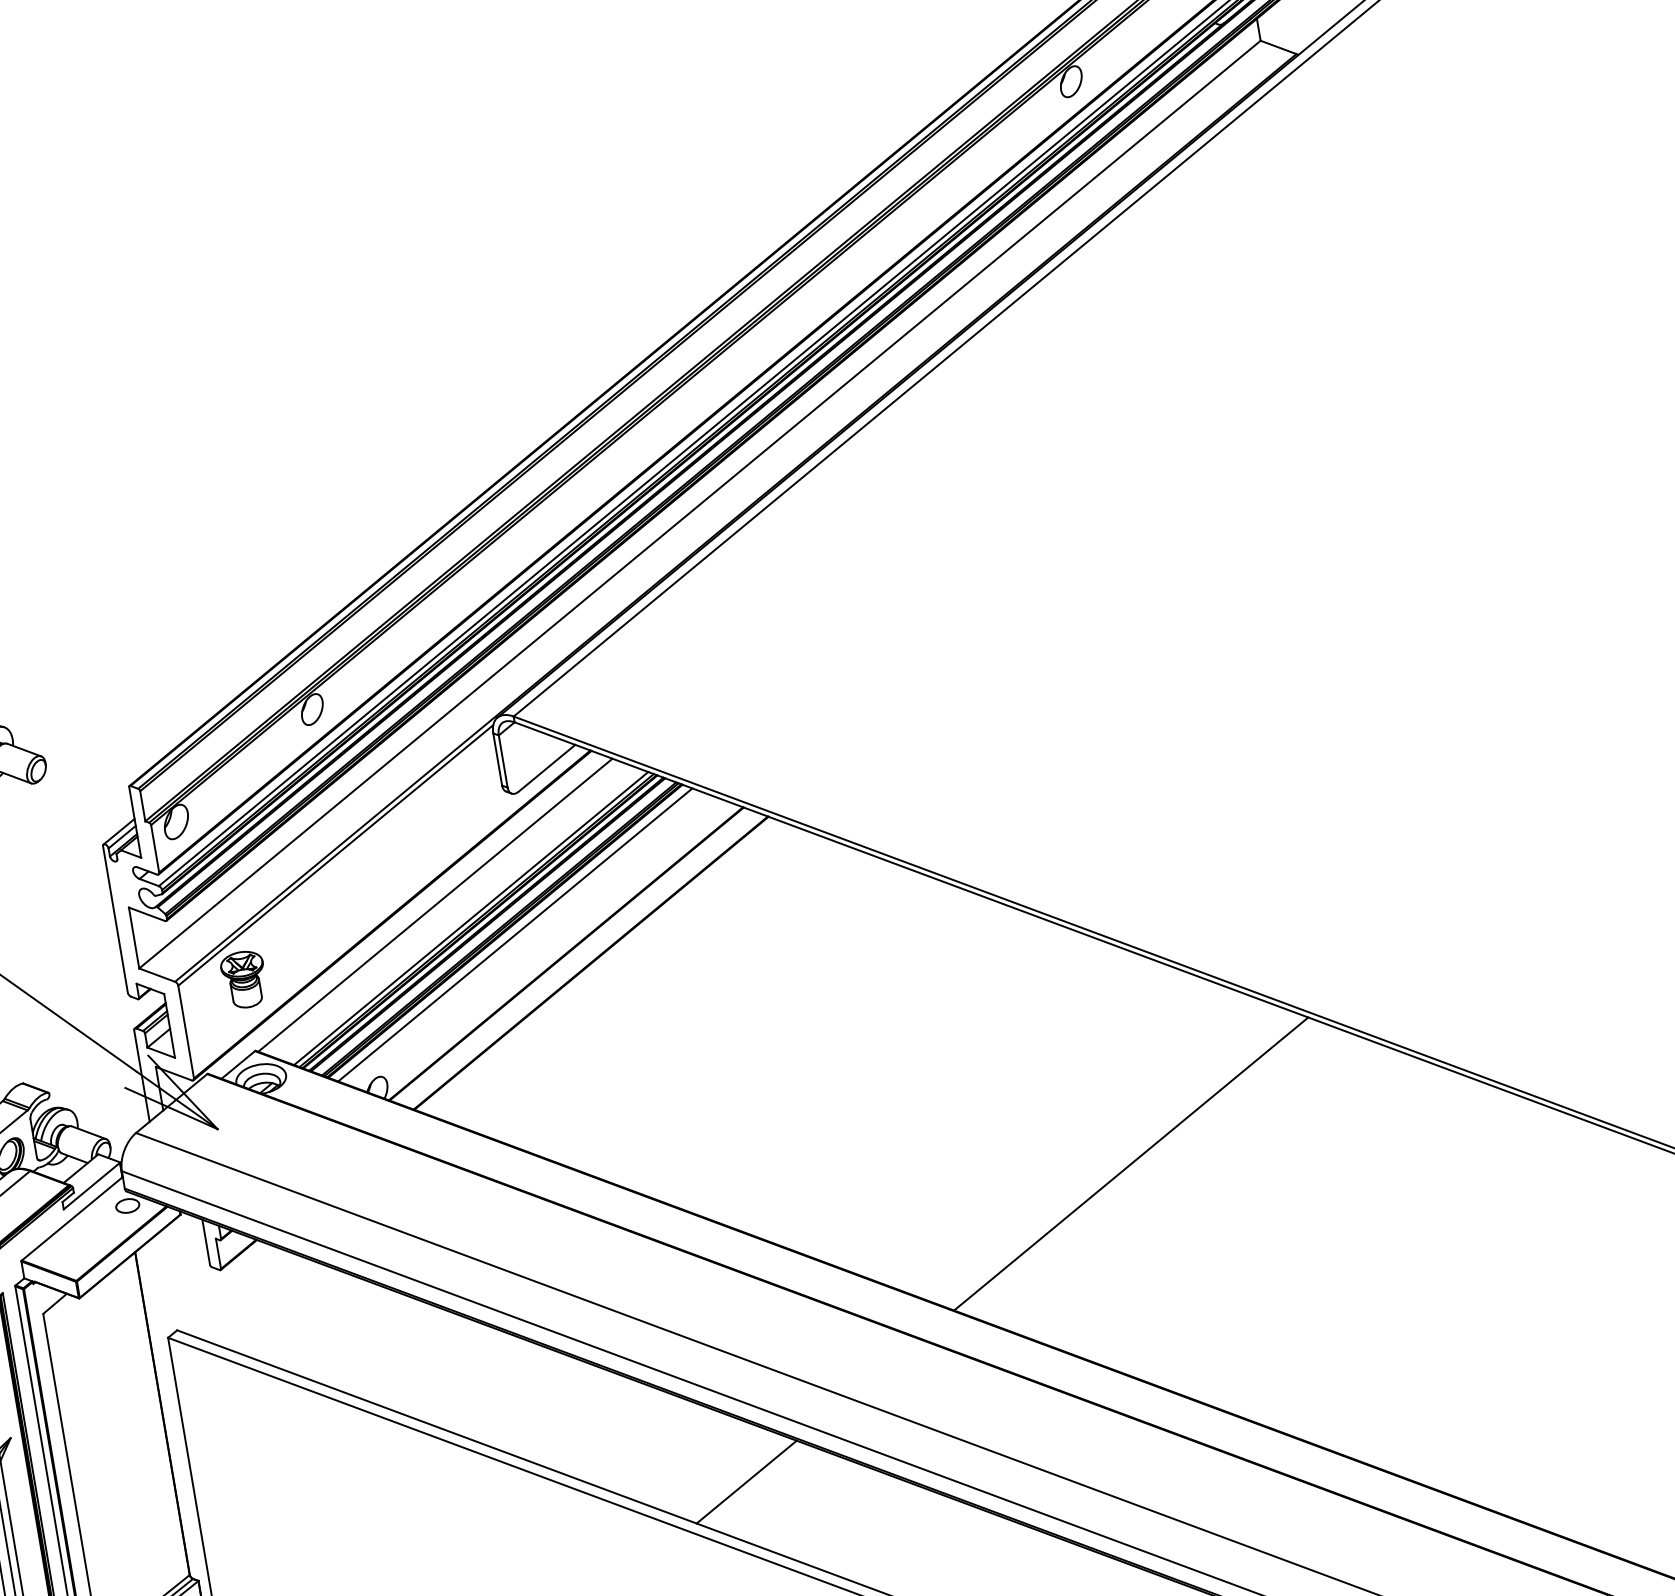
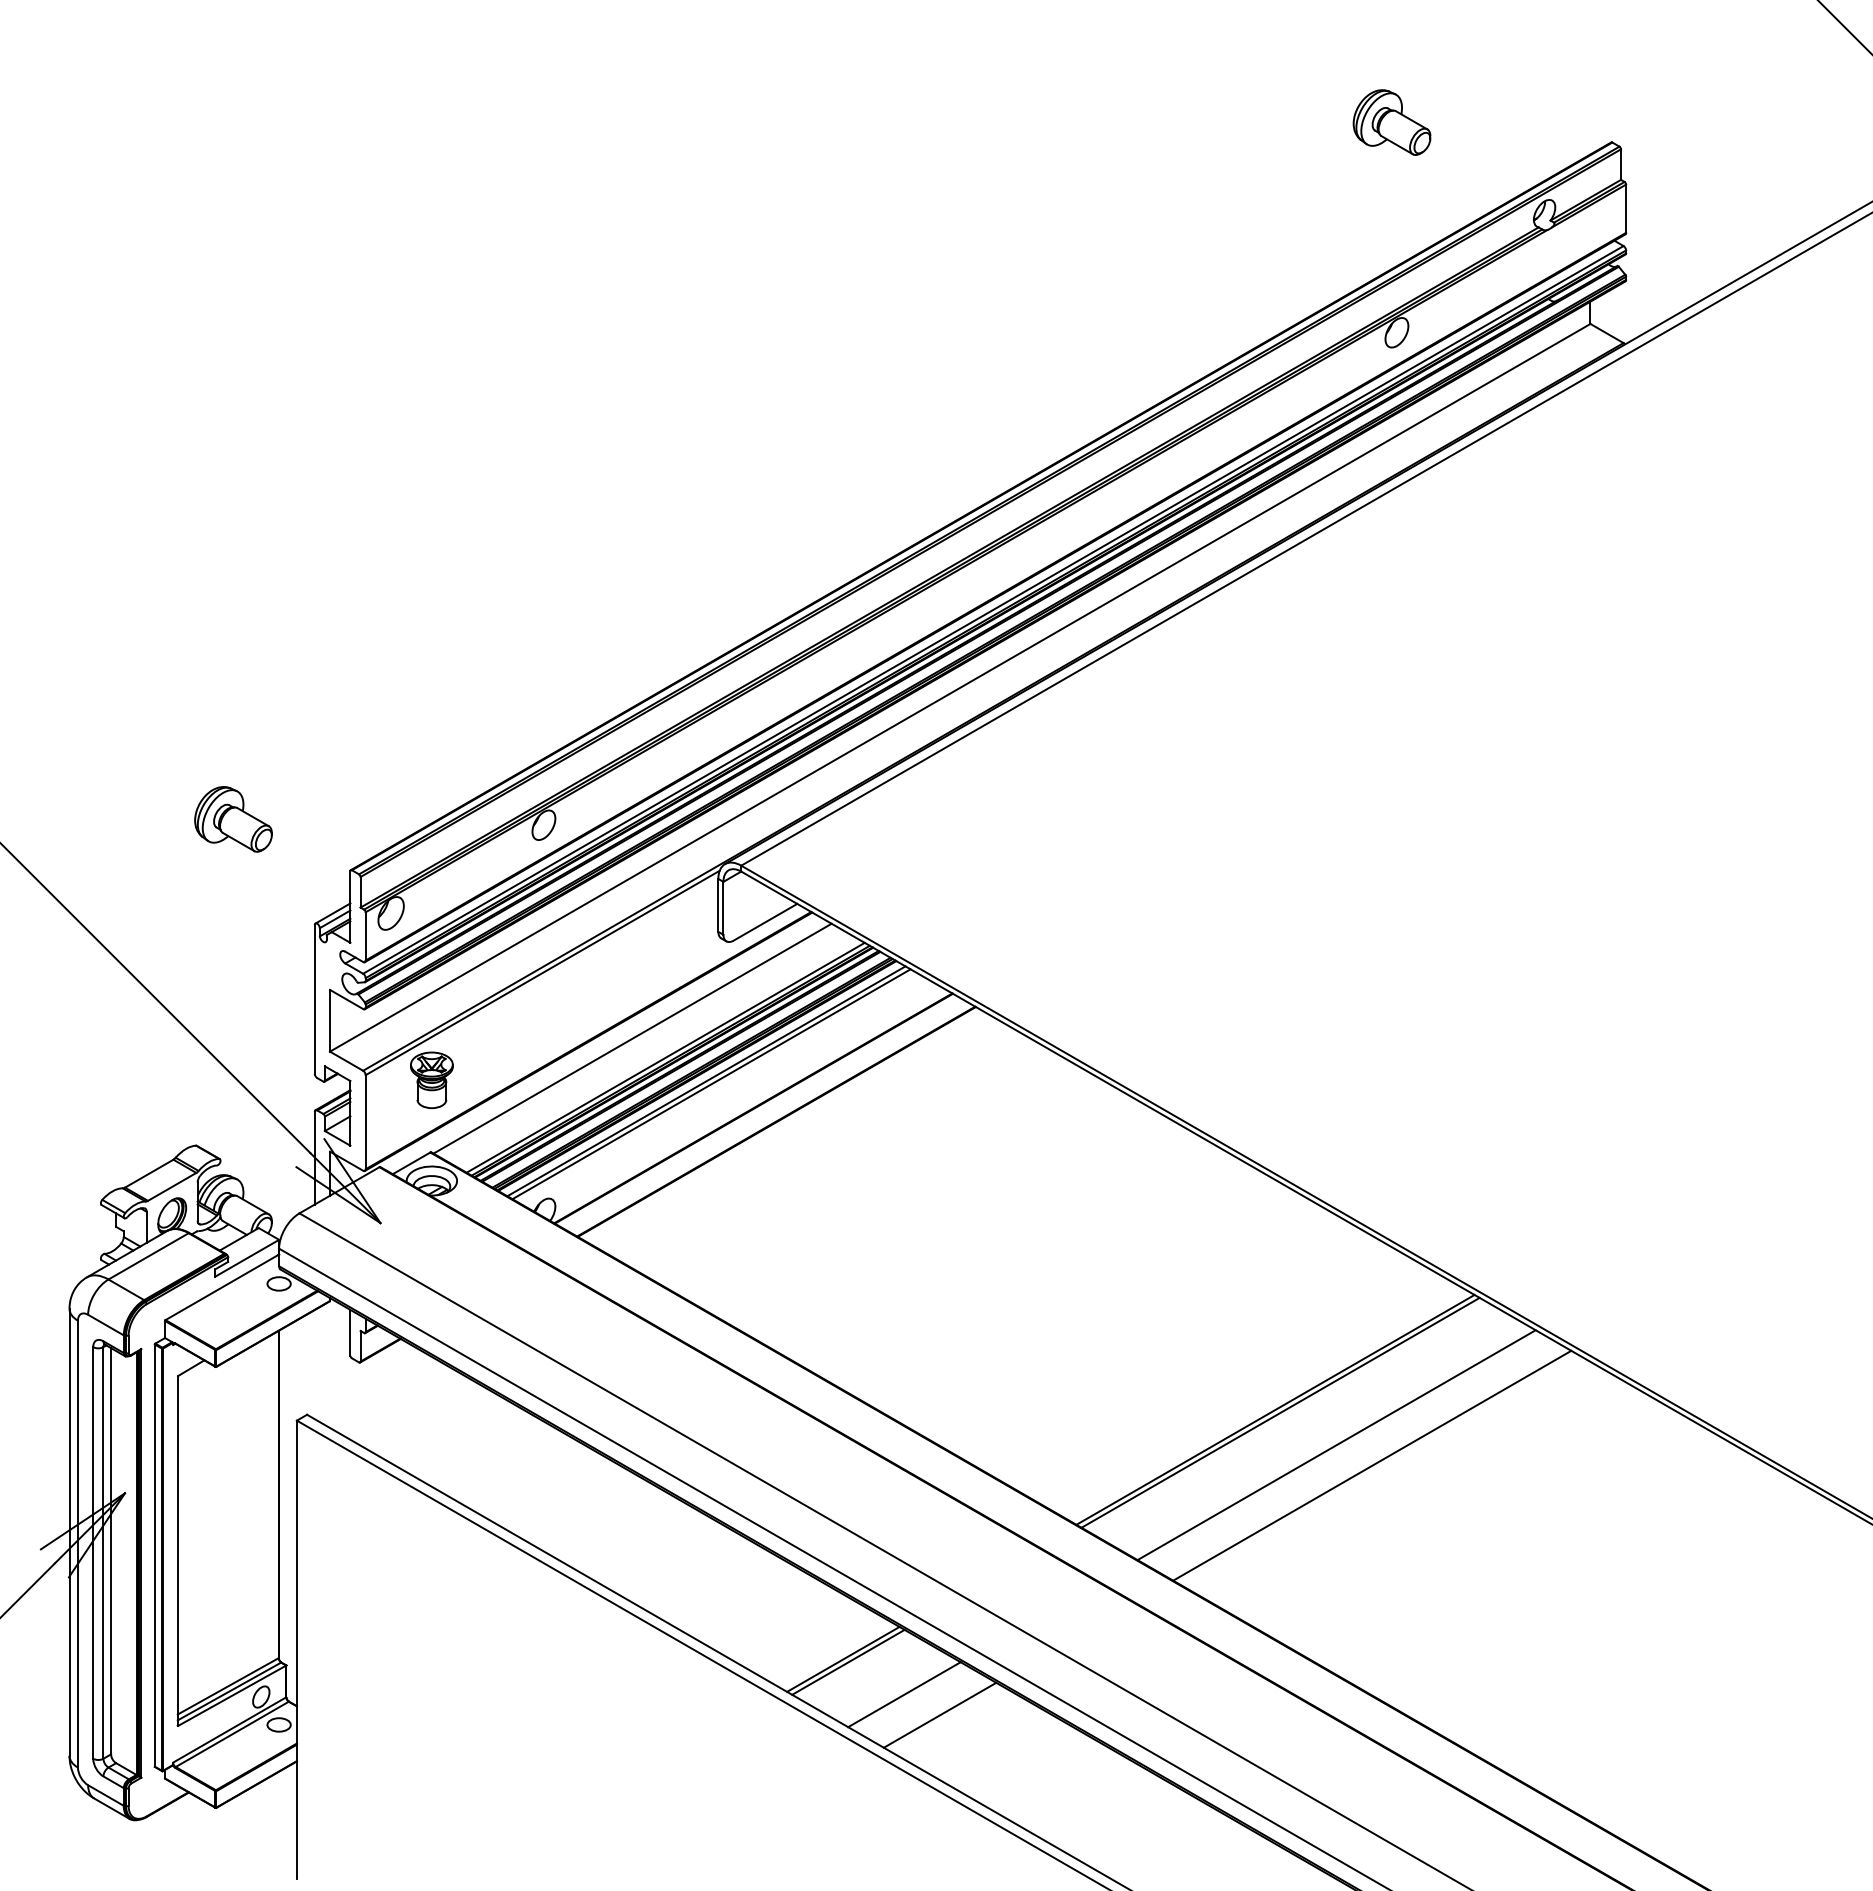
line: (520, 937) -> (711, 1084), added
line: (1136, 1165) -> (1280, 1412), added
line: (1197, 1188) -> (1336, 1445), added
line: (1236, 1202) -> (1372, 1465), added
line: (752, 1483) -> (848, 1661), added
line: (812, 1506) -> (904, 1694), added
line: (850, 1520) -> (939, 1714), added

